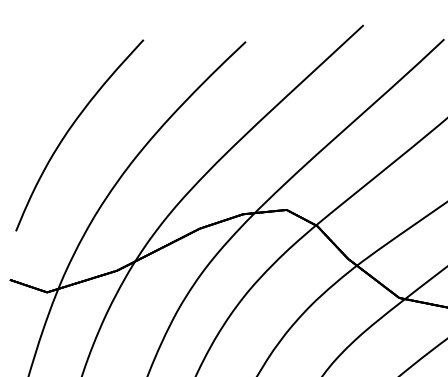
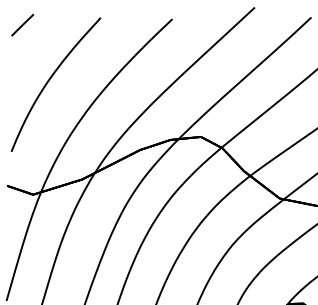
line: (31, 50) -> (22, 25), added

